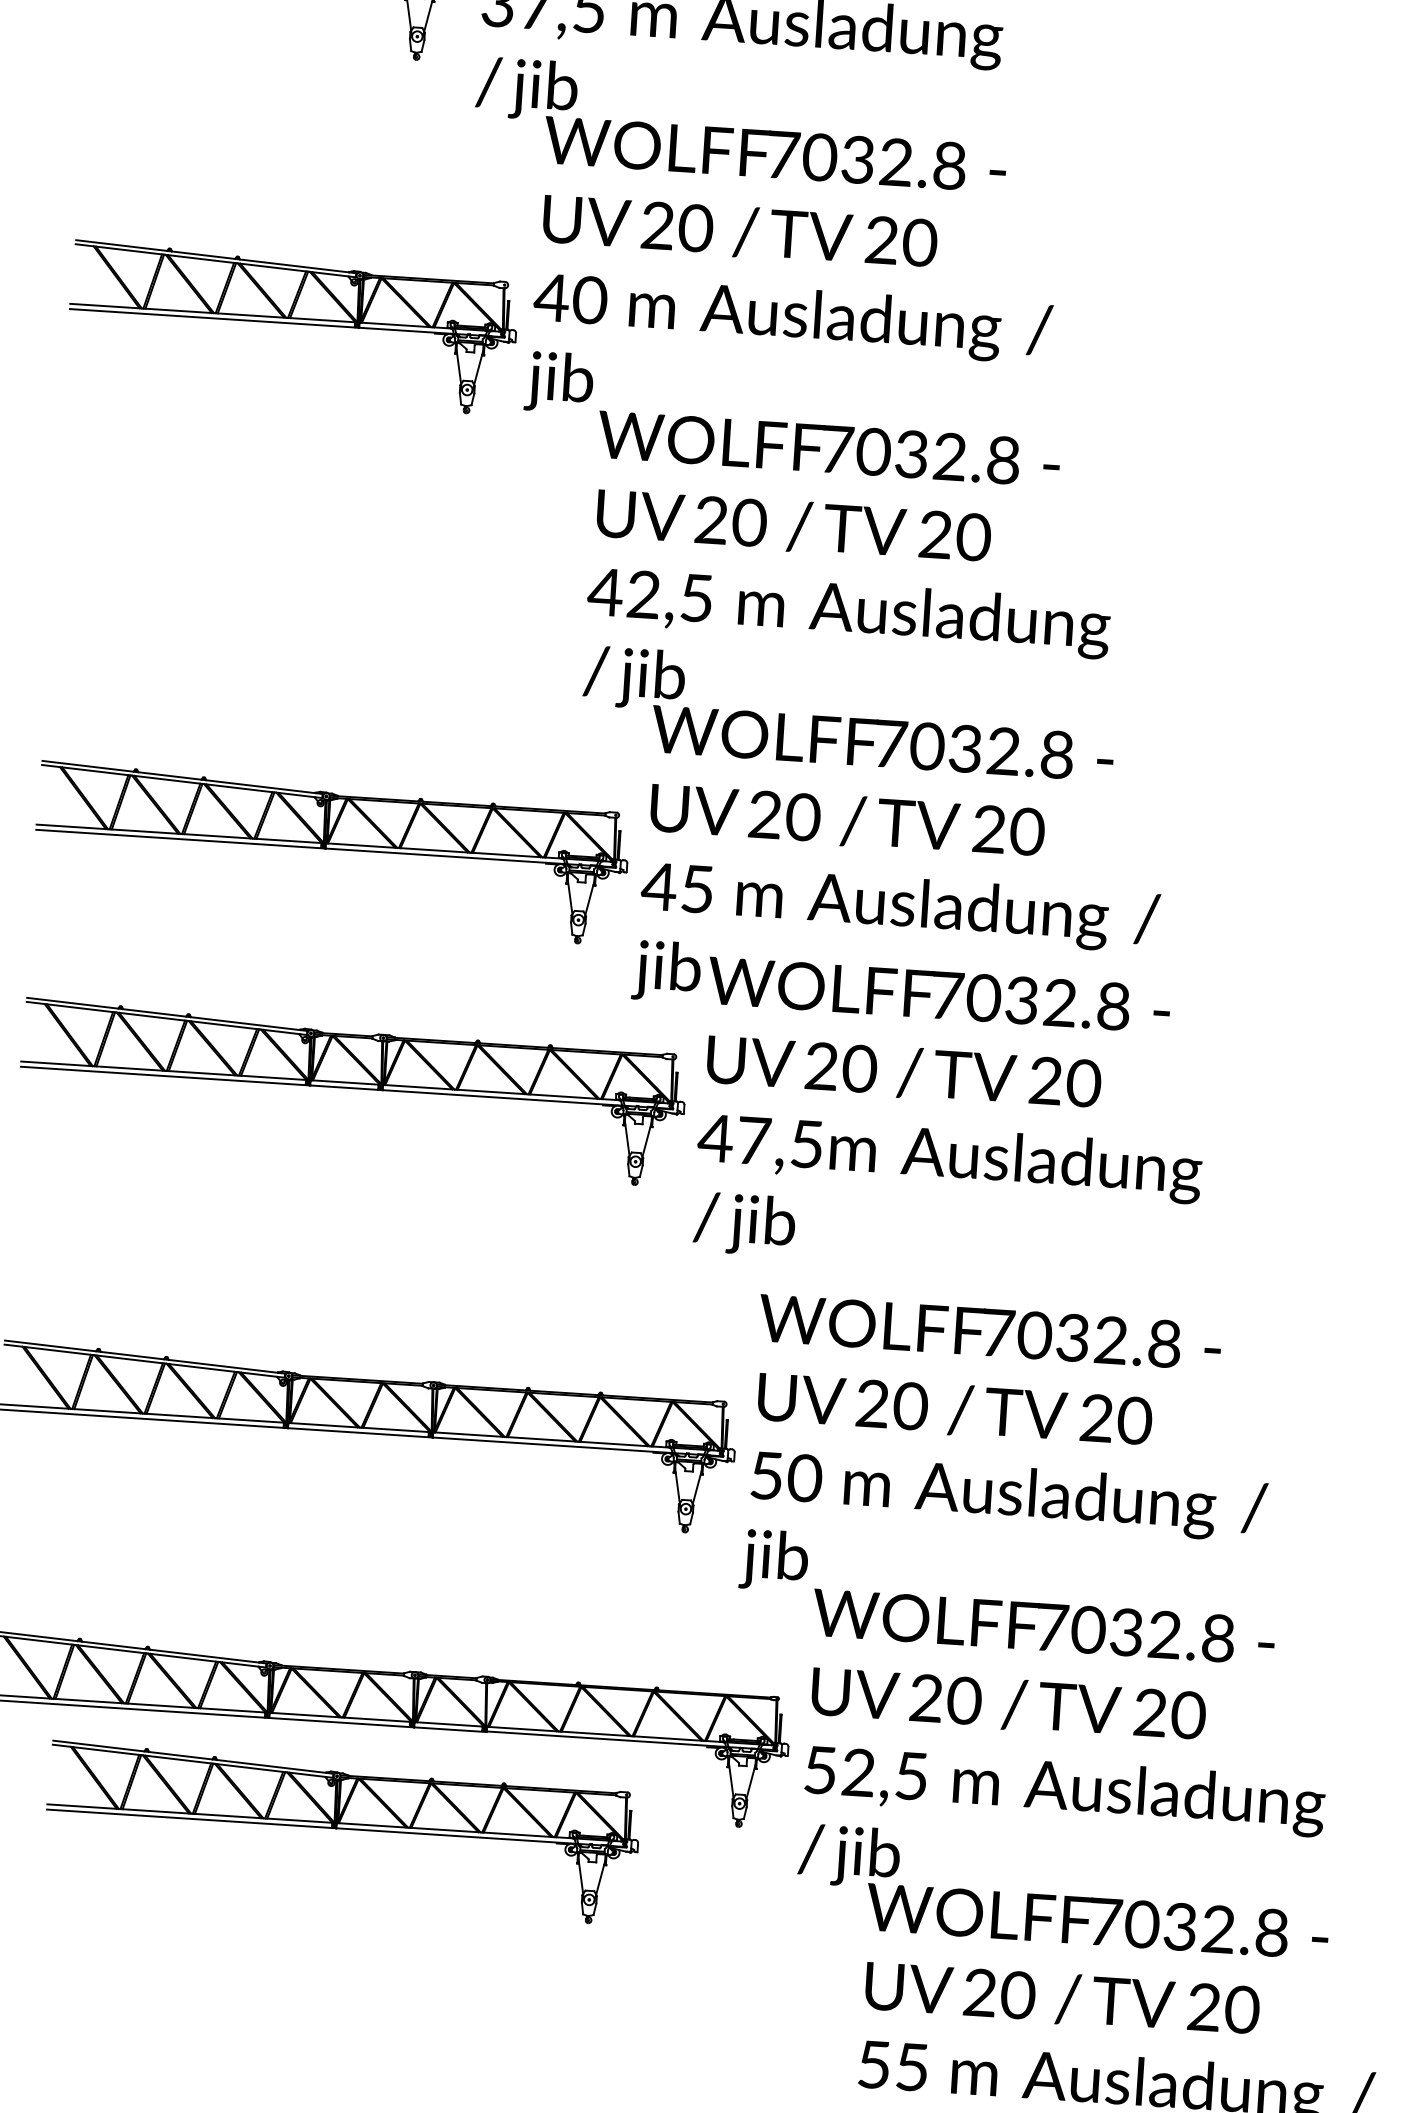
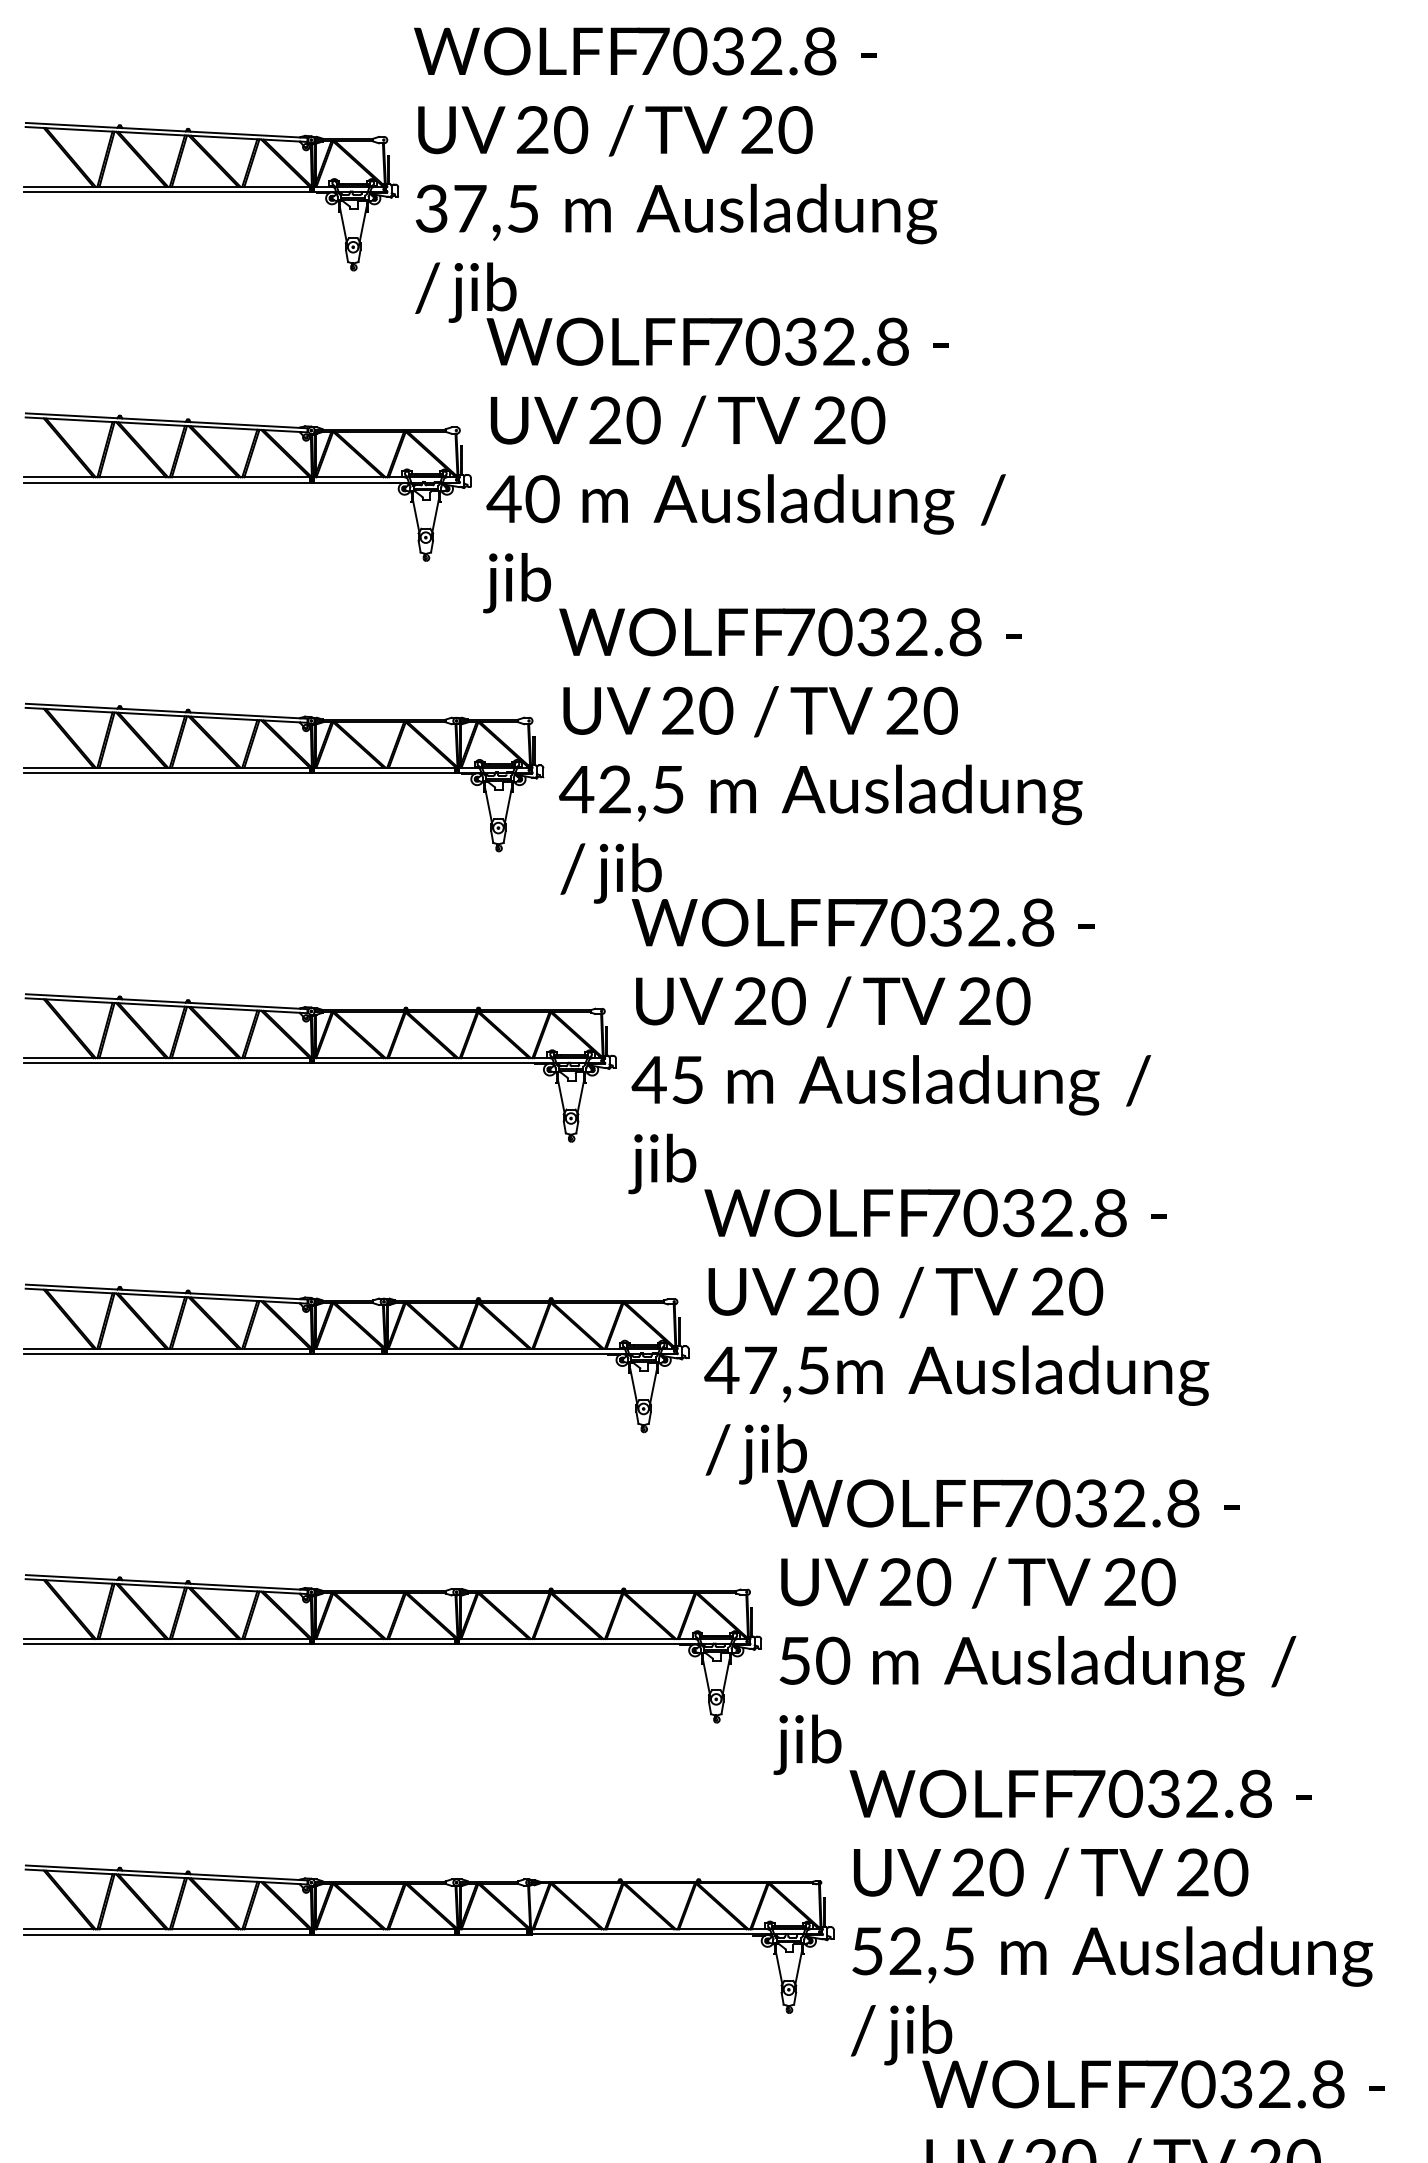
part: (292, 327) -> (247, 486), moved
part: (313, 561) -> (283, 777), added
part: (352, 1092) -> (356, 1358), moved
text: (951, 1119) -> (956, 1336), moved
part: (341, 1832) -> (393, 2044), removed

